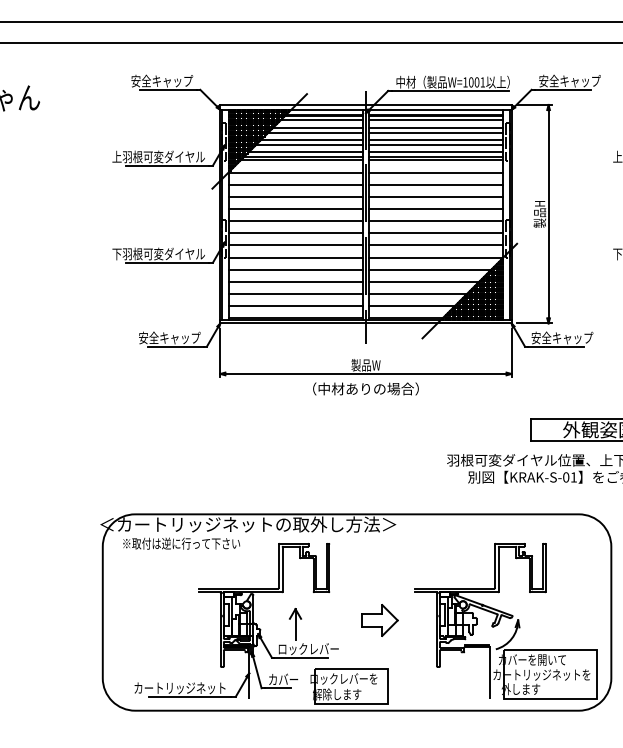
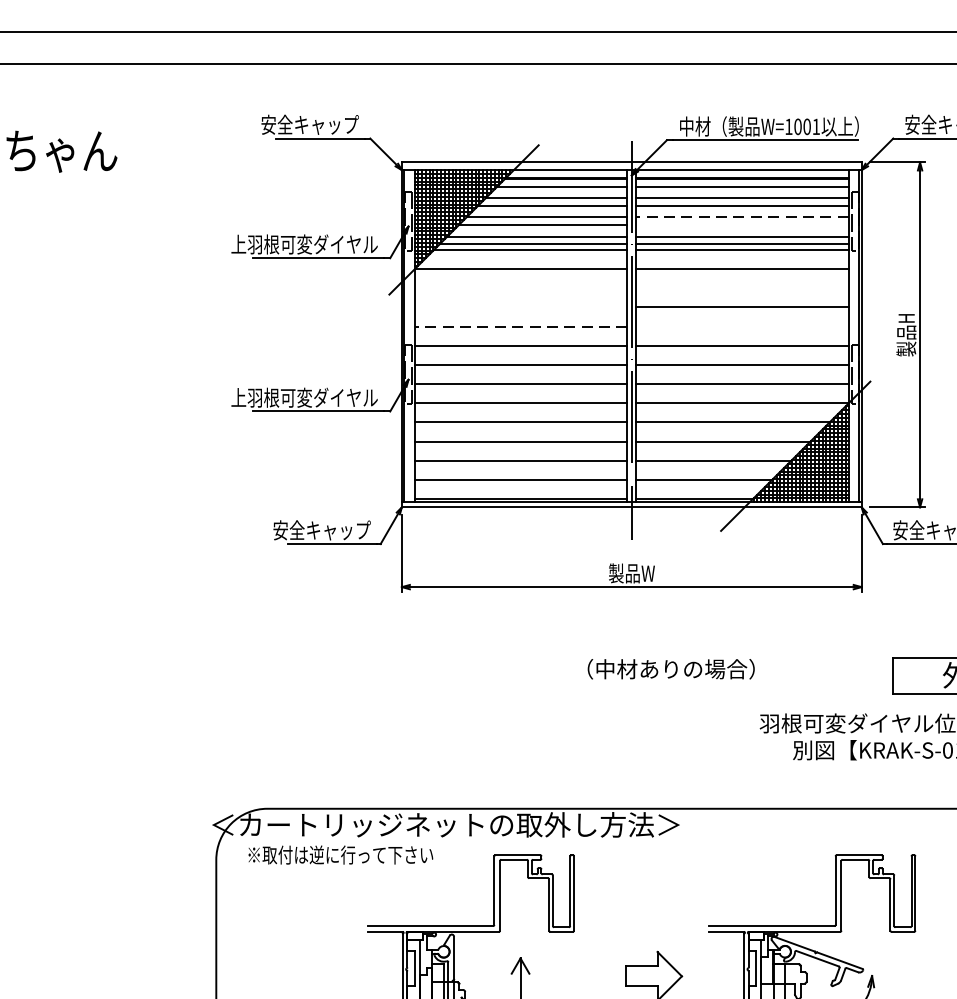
line: (435, 139) -> (741, 216), solid -> dashed
line: (435, 144) -> (741, 224), removed
line: (295, 184) -> (520, 288), removed
line: (435, 184) -> (741, 288), removed
line: (295, 196) -> (520, 306), removed
line: (295, 208) -> (520, 325), solid -> dashed
line: (435, 208) -> (741, 325), removed
text: (116, 253) -> (237, 396), 下羽根可変ダイヤル -> 上羽根可変ダイヤル
text: (365, 388) -> (670, 668), moved

